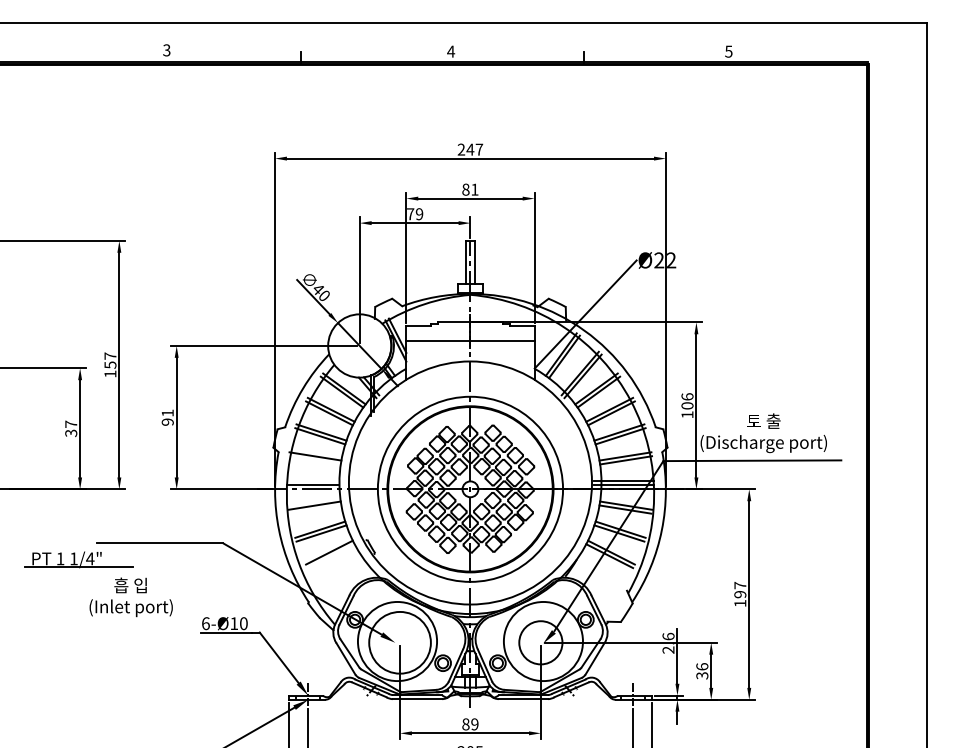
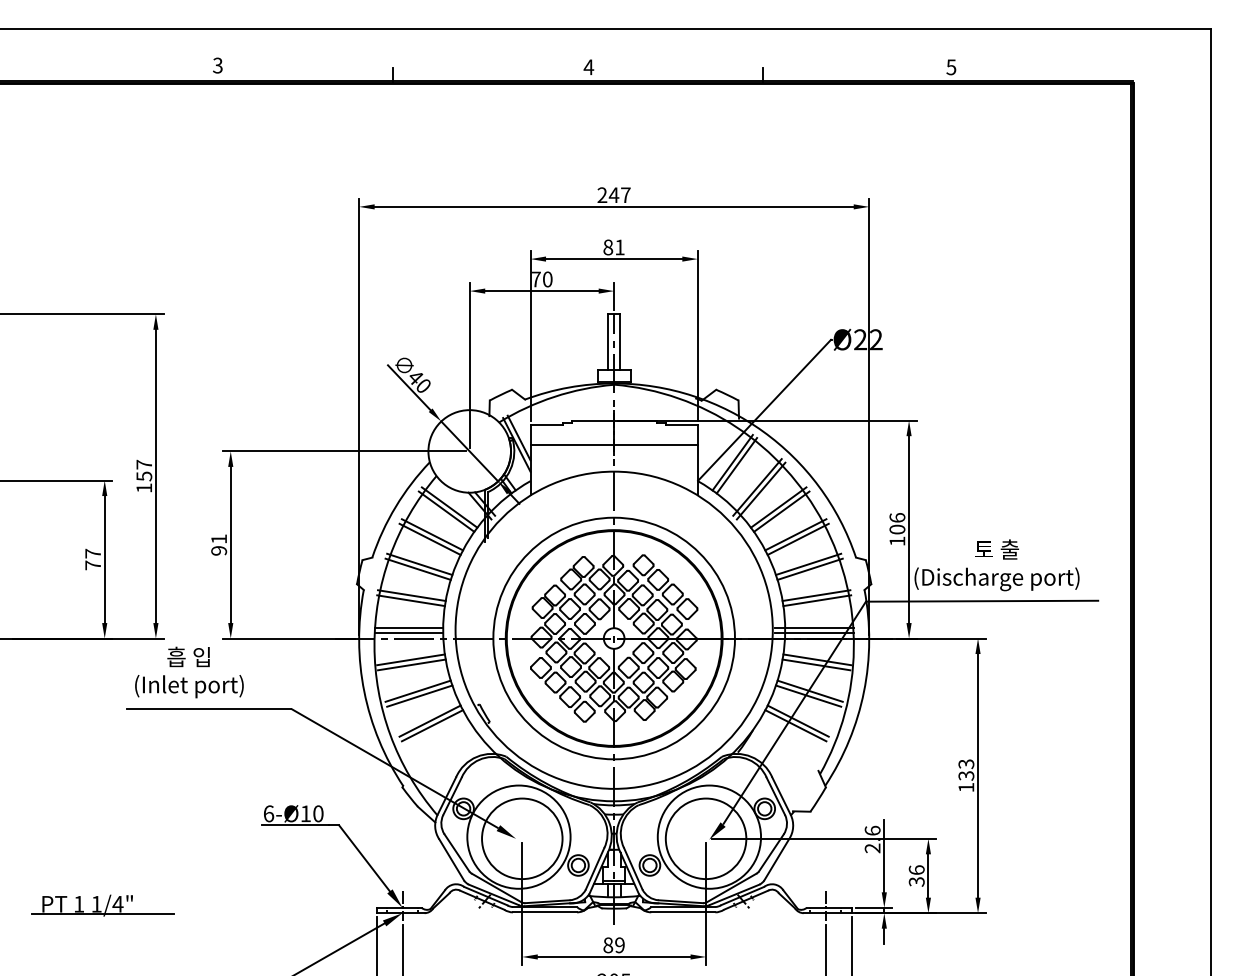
text: (419, 214) -> (547, 279), 79 -> 70
text: (71, 433) -> (93, 565), 37 -> 77
line: (314, 460) -> (410, 600), added
line: (312, 480) -> (408, 627), added
line: (315, 509) -> (411, 664), added
line: (331, 555) -> (432, 725), added
part: (78, 559) -> (102, 905), moved
text: (740, 589) -> (966, 769), 197 -> 133
text: (131, 597) -> (189, 672), moved
circle: (540, 642) -> (705, 838), size x1.43

